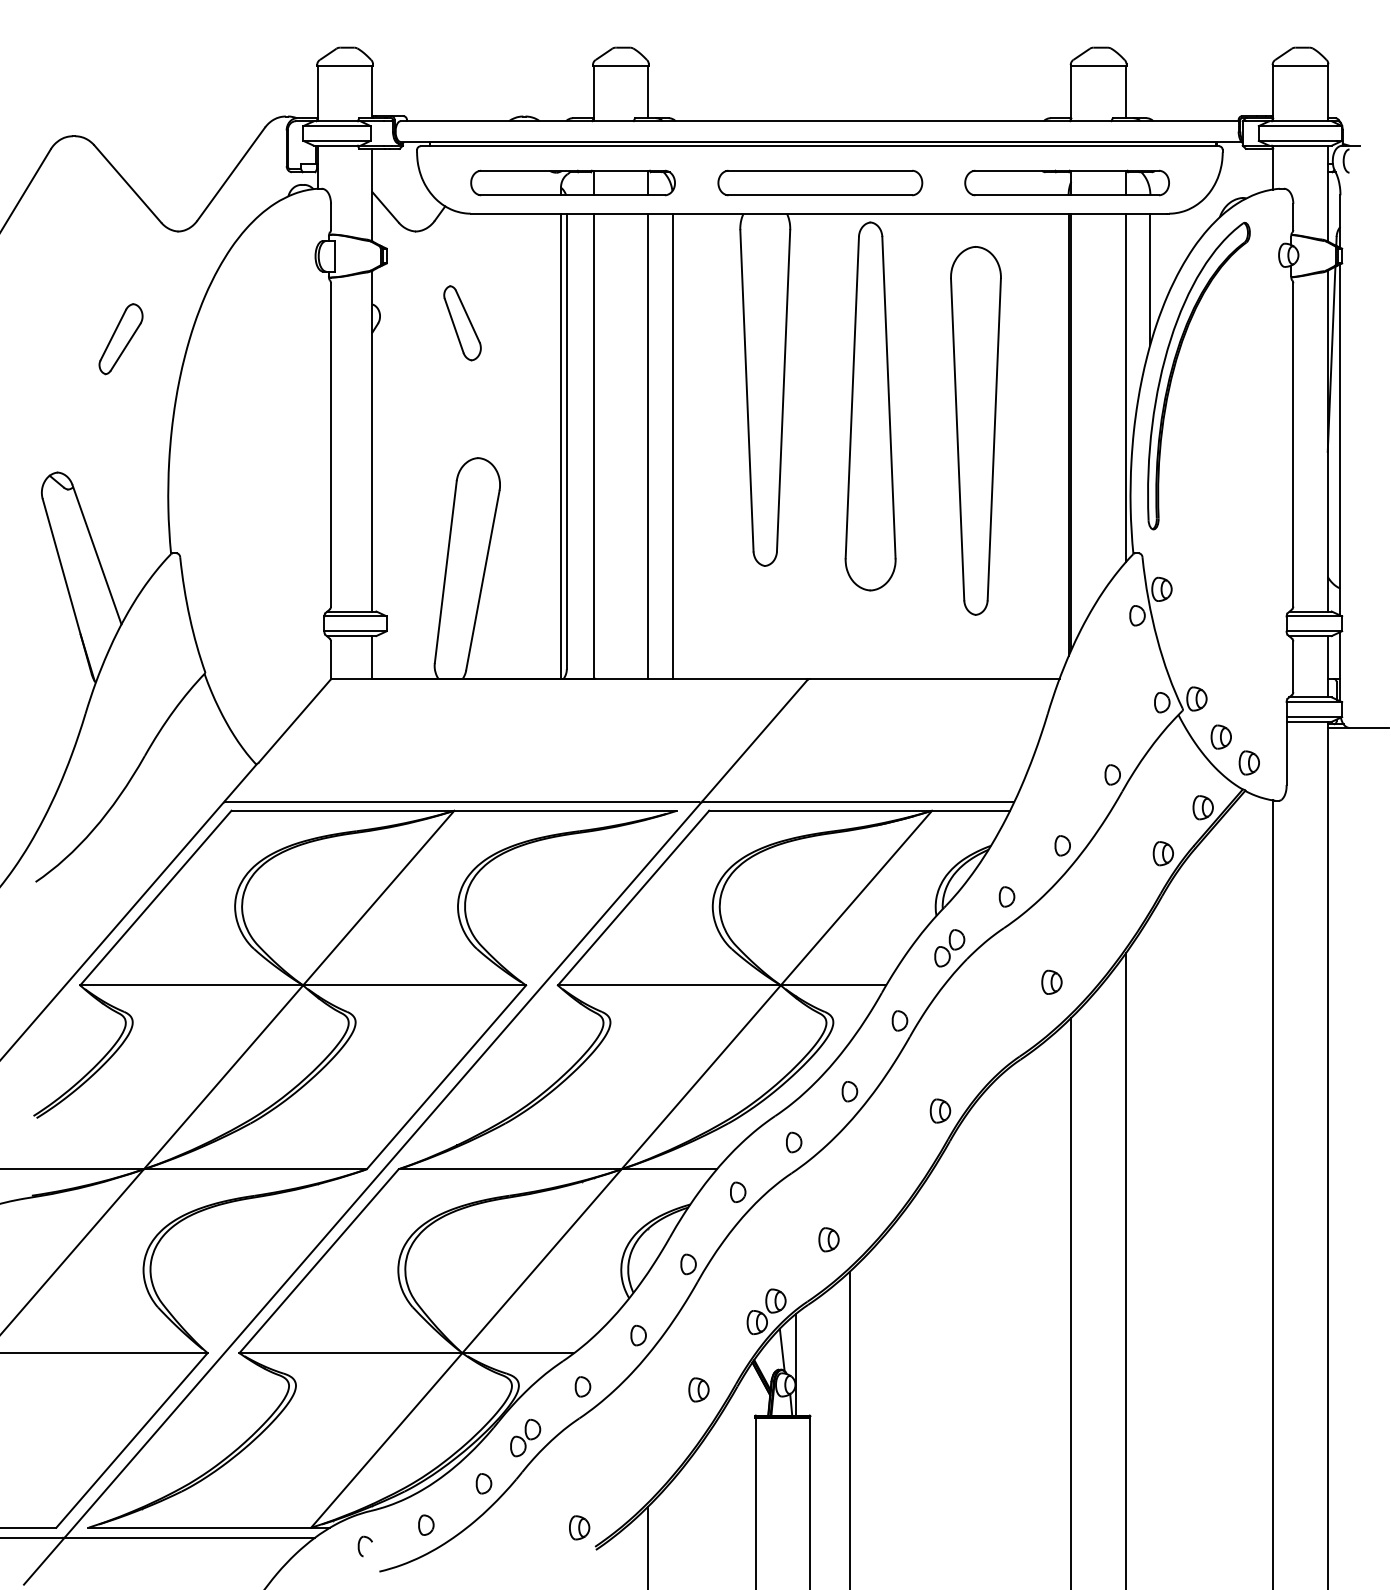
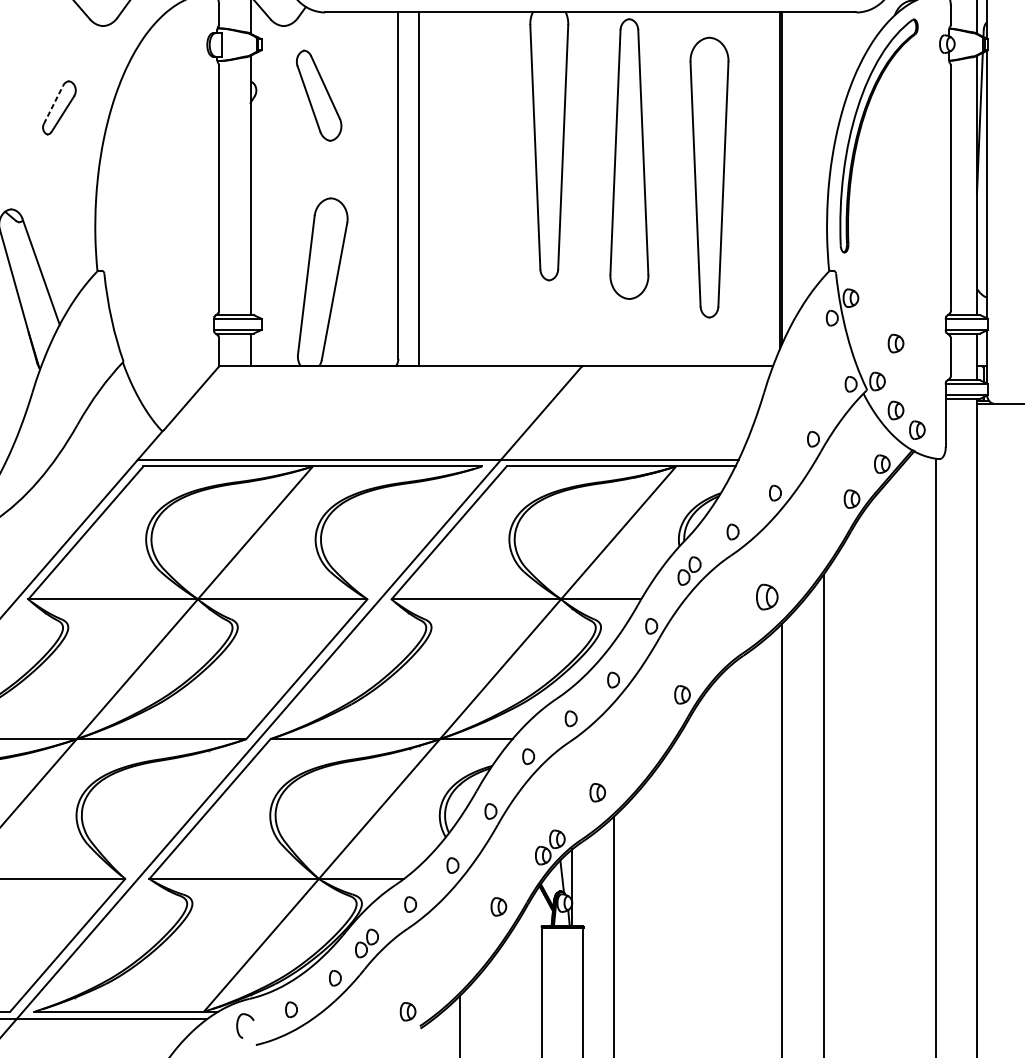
line: (1150, 278) -> (842, 61), removed
part: (462, 323) -> (319, 96), size x1.6
line: (113, 334) -> (53, 104), solid -> dashed
line: (1125, 387) -> (823, 144), removed
line: (560, 445) -> (393, 188), removed
line: (648, 445) -> (460, 188), removed
line: (672, 445) -> (478, 188), removed
part: (1220, 648) -> (895, 343), added
part: (1051, 981) -> (766, 596), size x1.4
part: (364, 1546) -> (244, 1025), size x1.6

